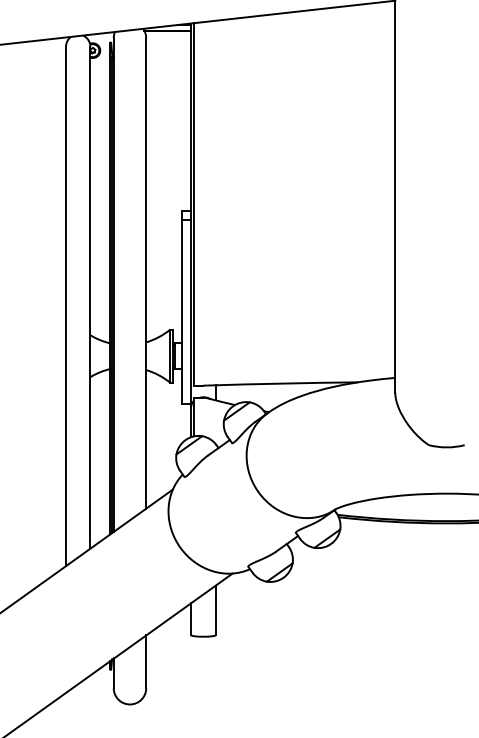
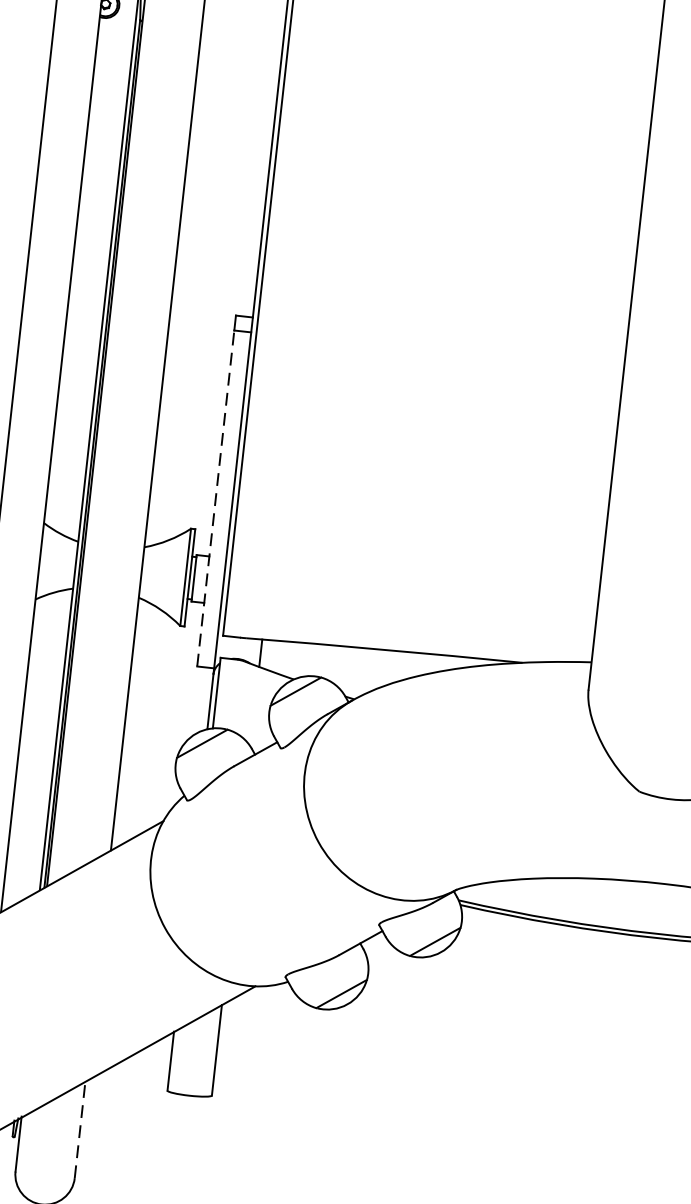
line: (181, 311) -> (214, 498), solid -> dashed
line: (146, 661) -> (80, 1129), solid -> dashed

